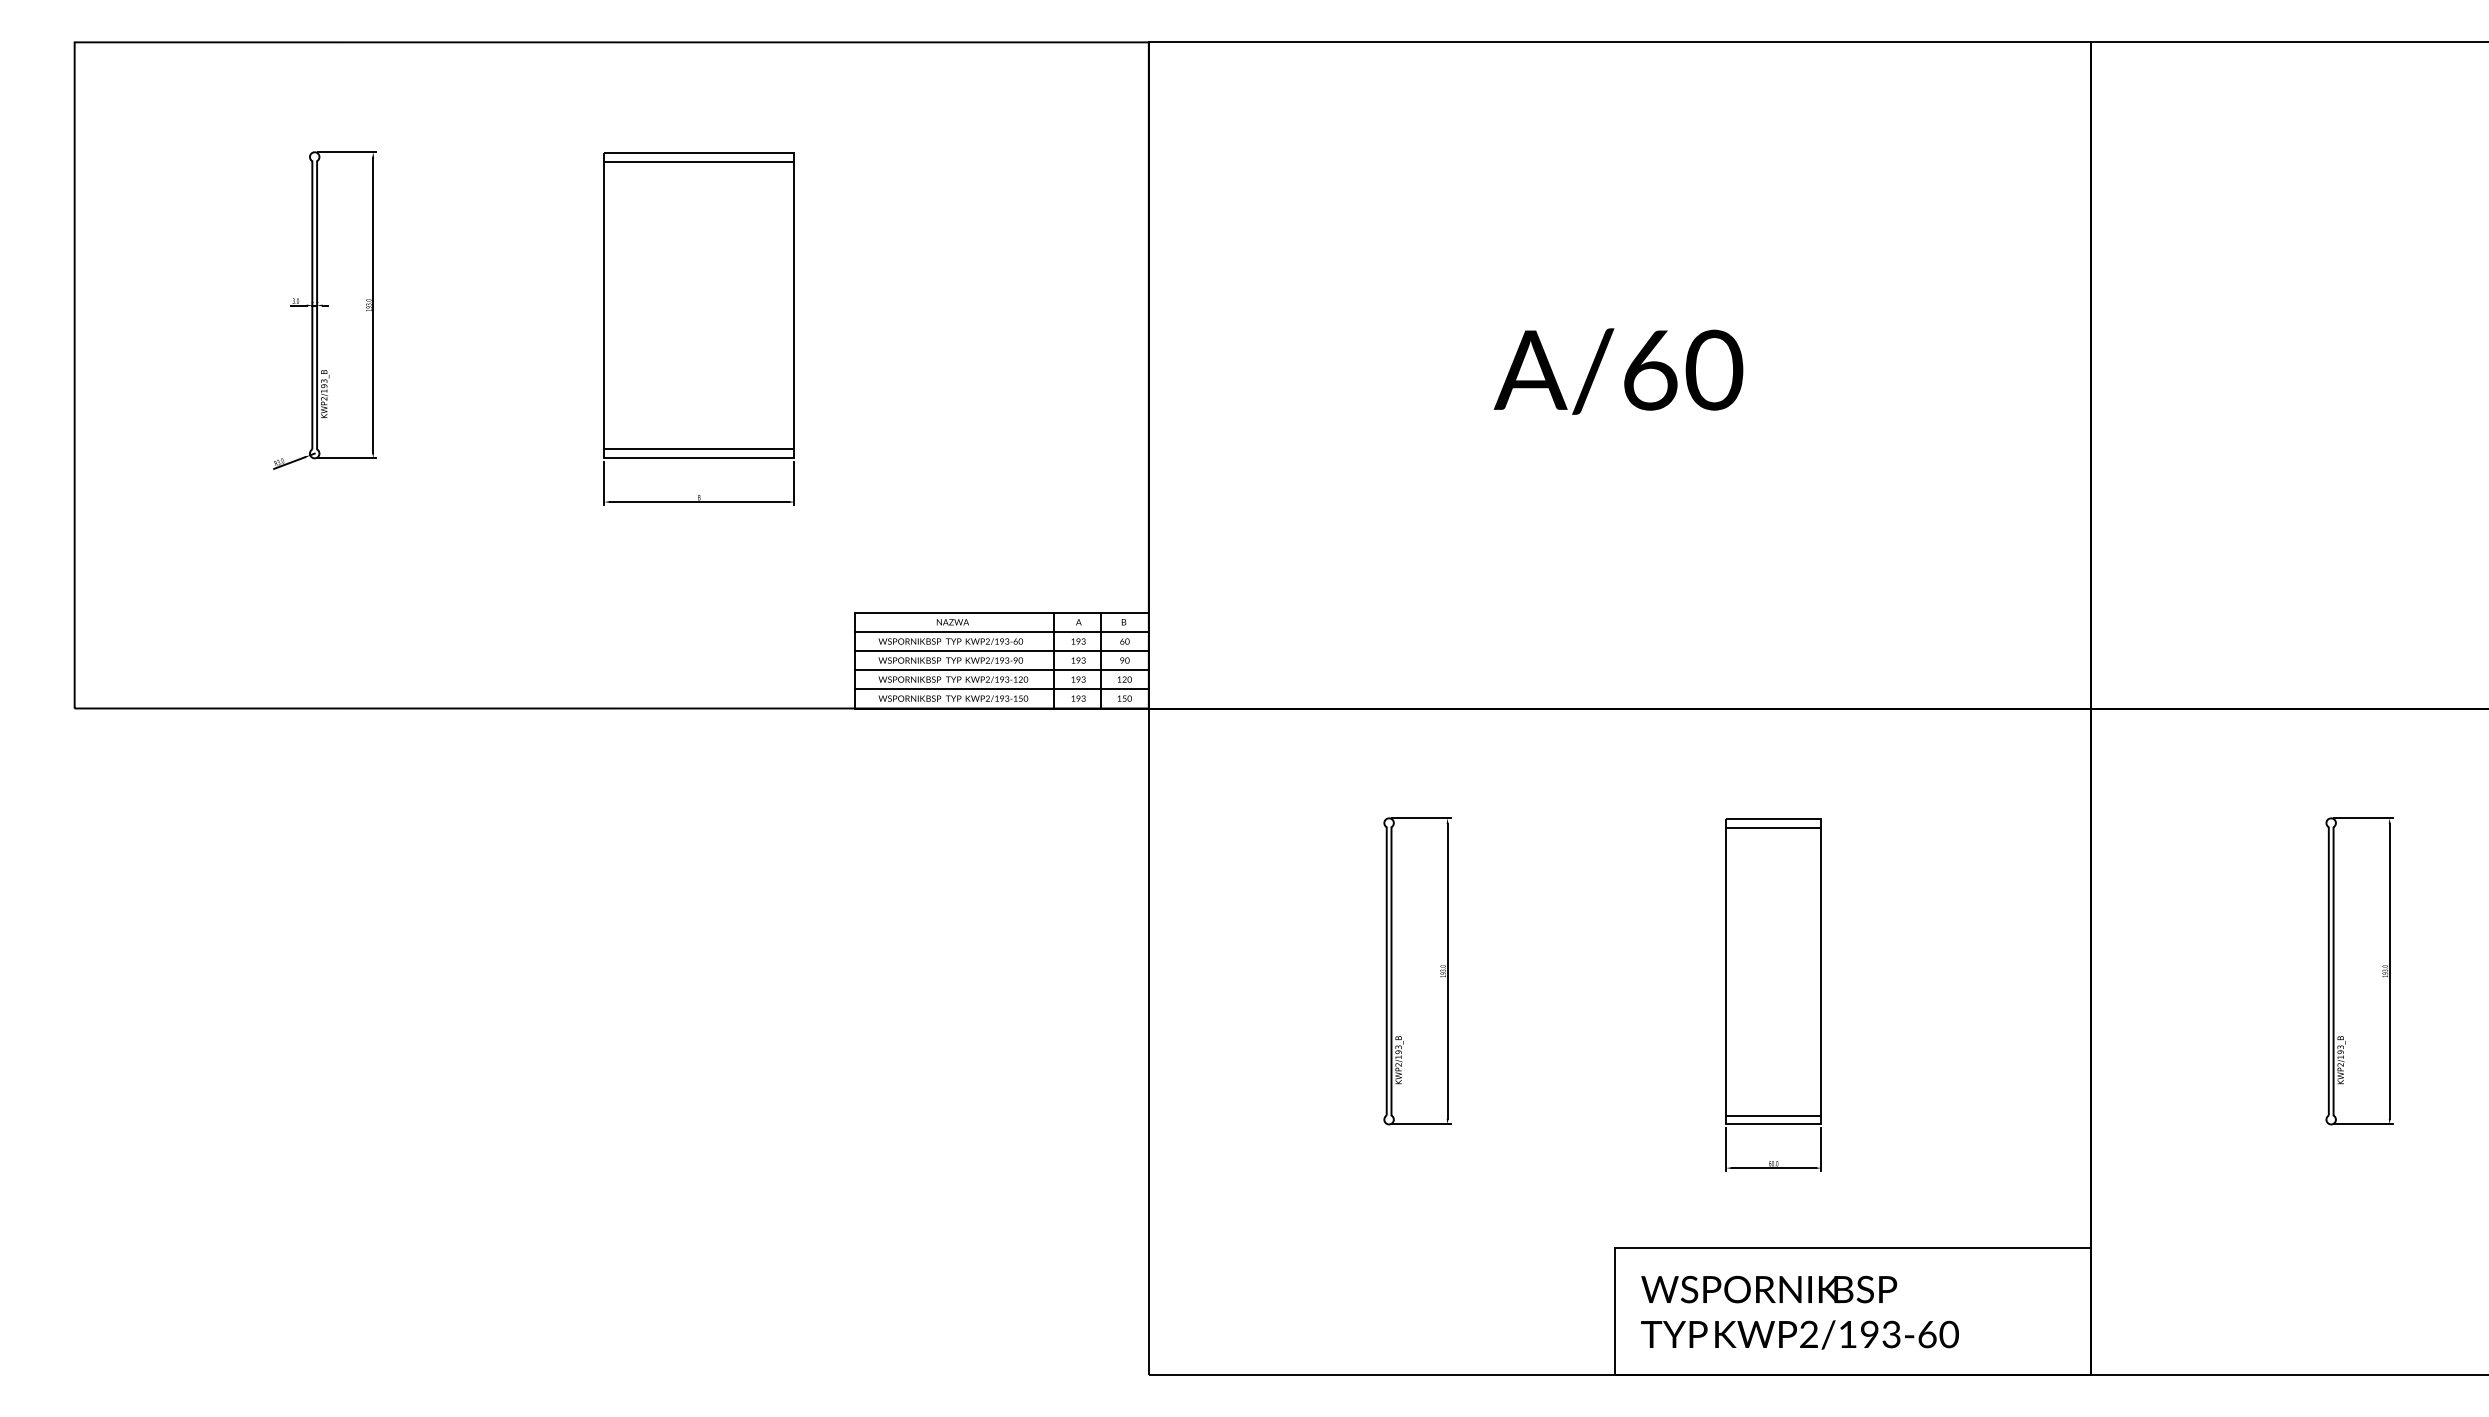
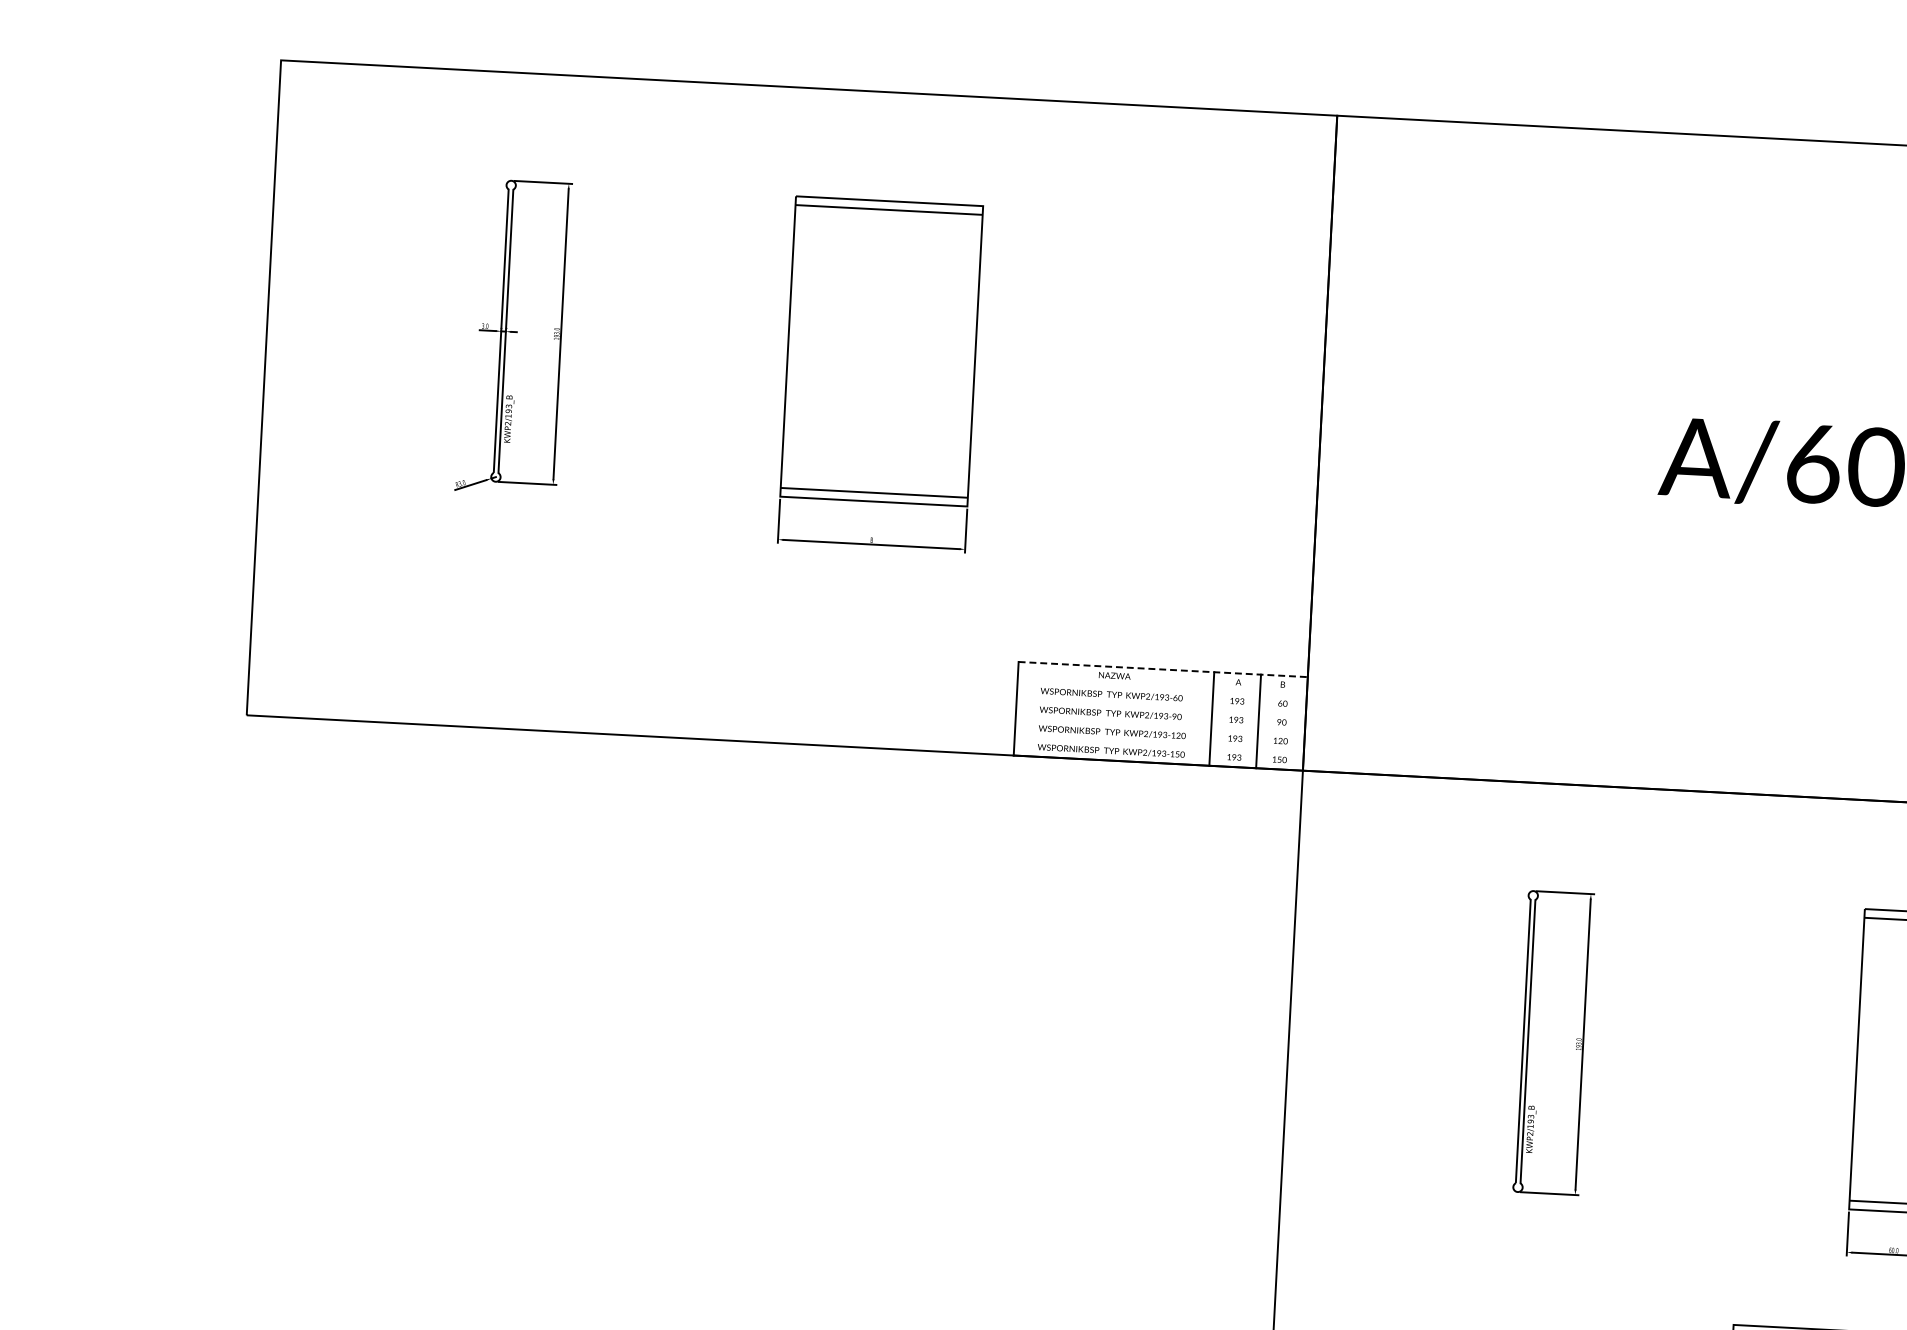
line: (1002, 613) -> (1163, 669), solid -> dashed
line: (1001, 632) -> (1161, 688), removed
line: (1001, 651) -> (1161, 707), removed
line: (1001, 670) -> (1160, 725), removed
line: (1001, 689) -> (1159, 744), removed

